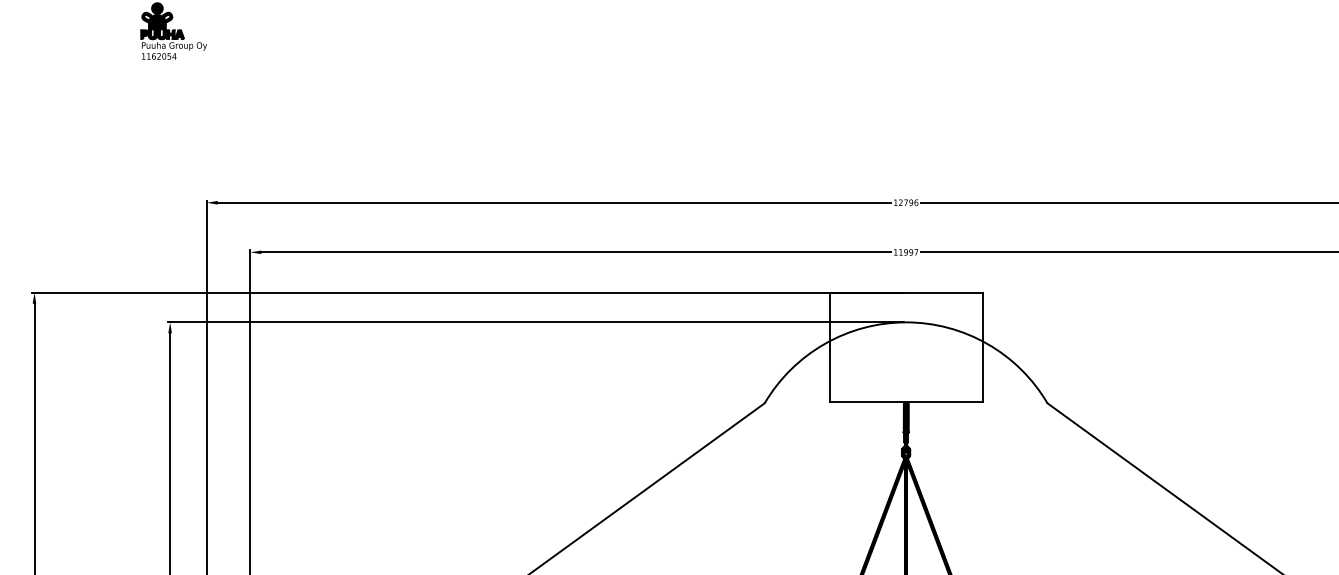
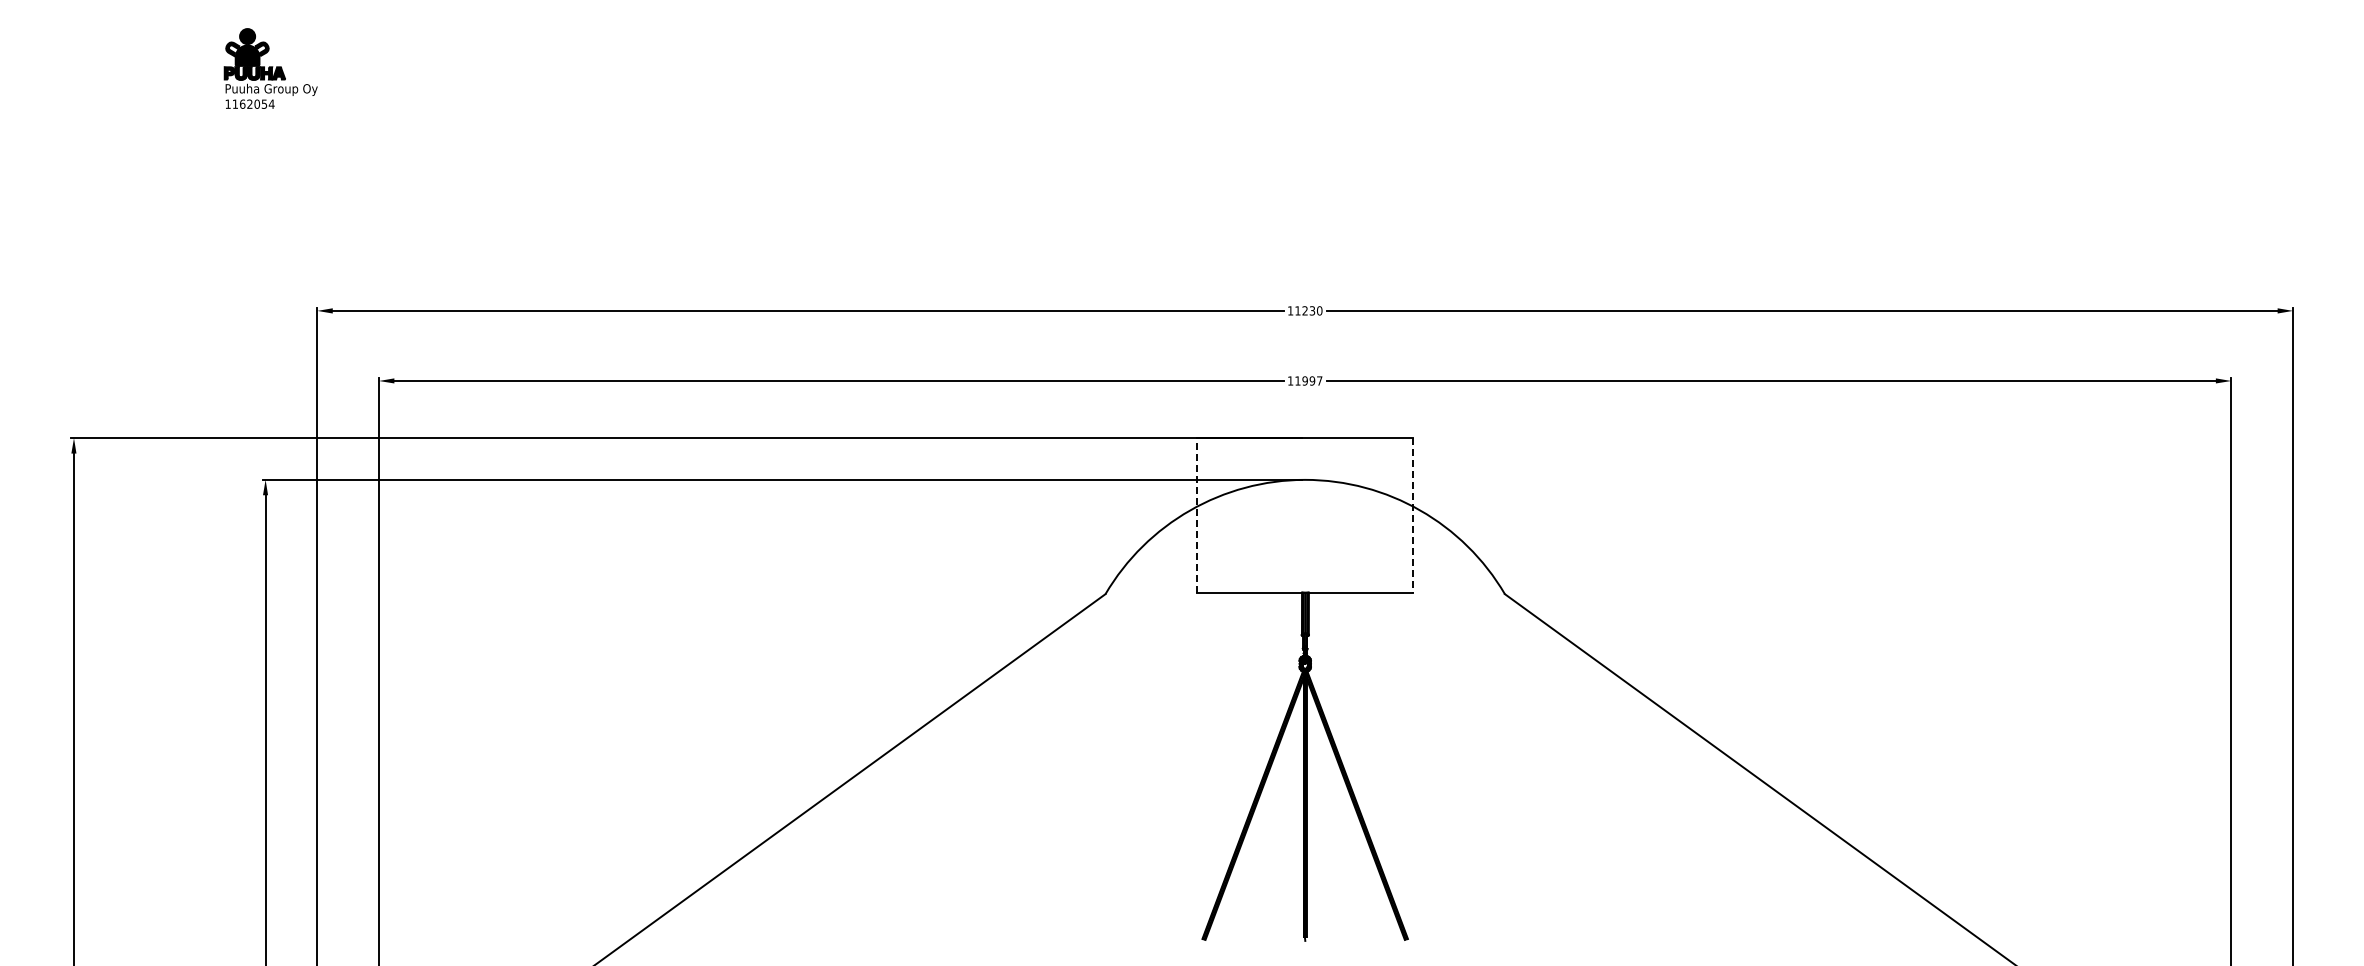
text: (908, 202) -> (1308, 310), 12796 -> 11230
line: (829, 346) -> (1197, 514), solid -> dashed
line: (982, 347) -> (1413, 515), solid -> dashed

